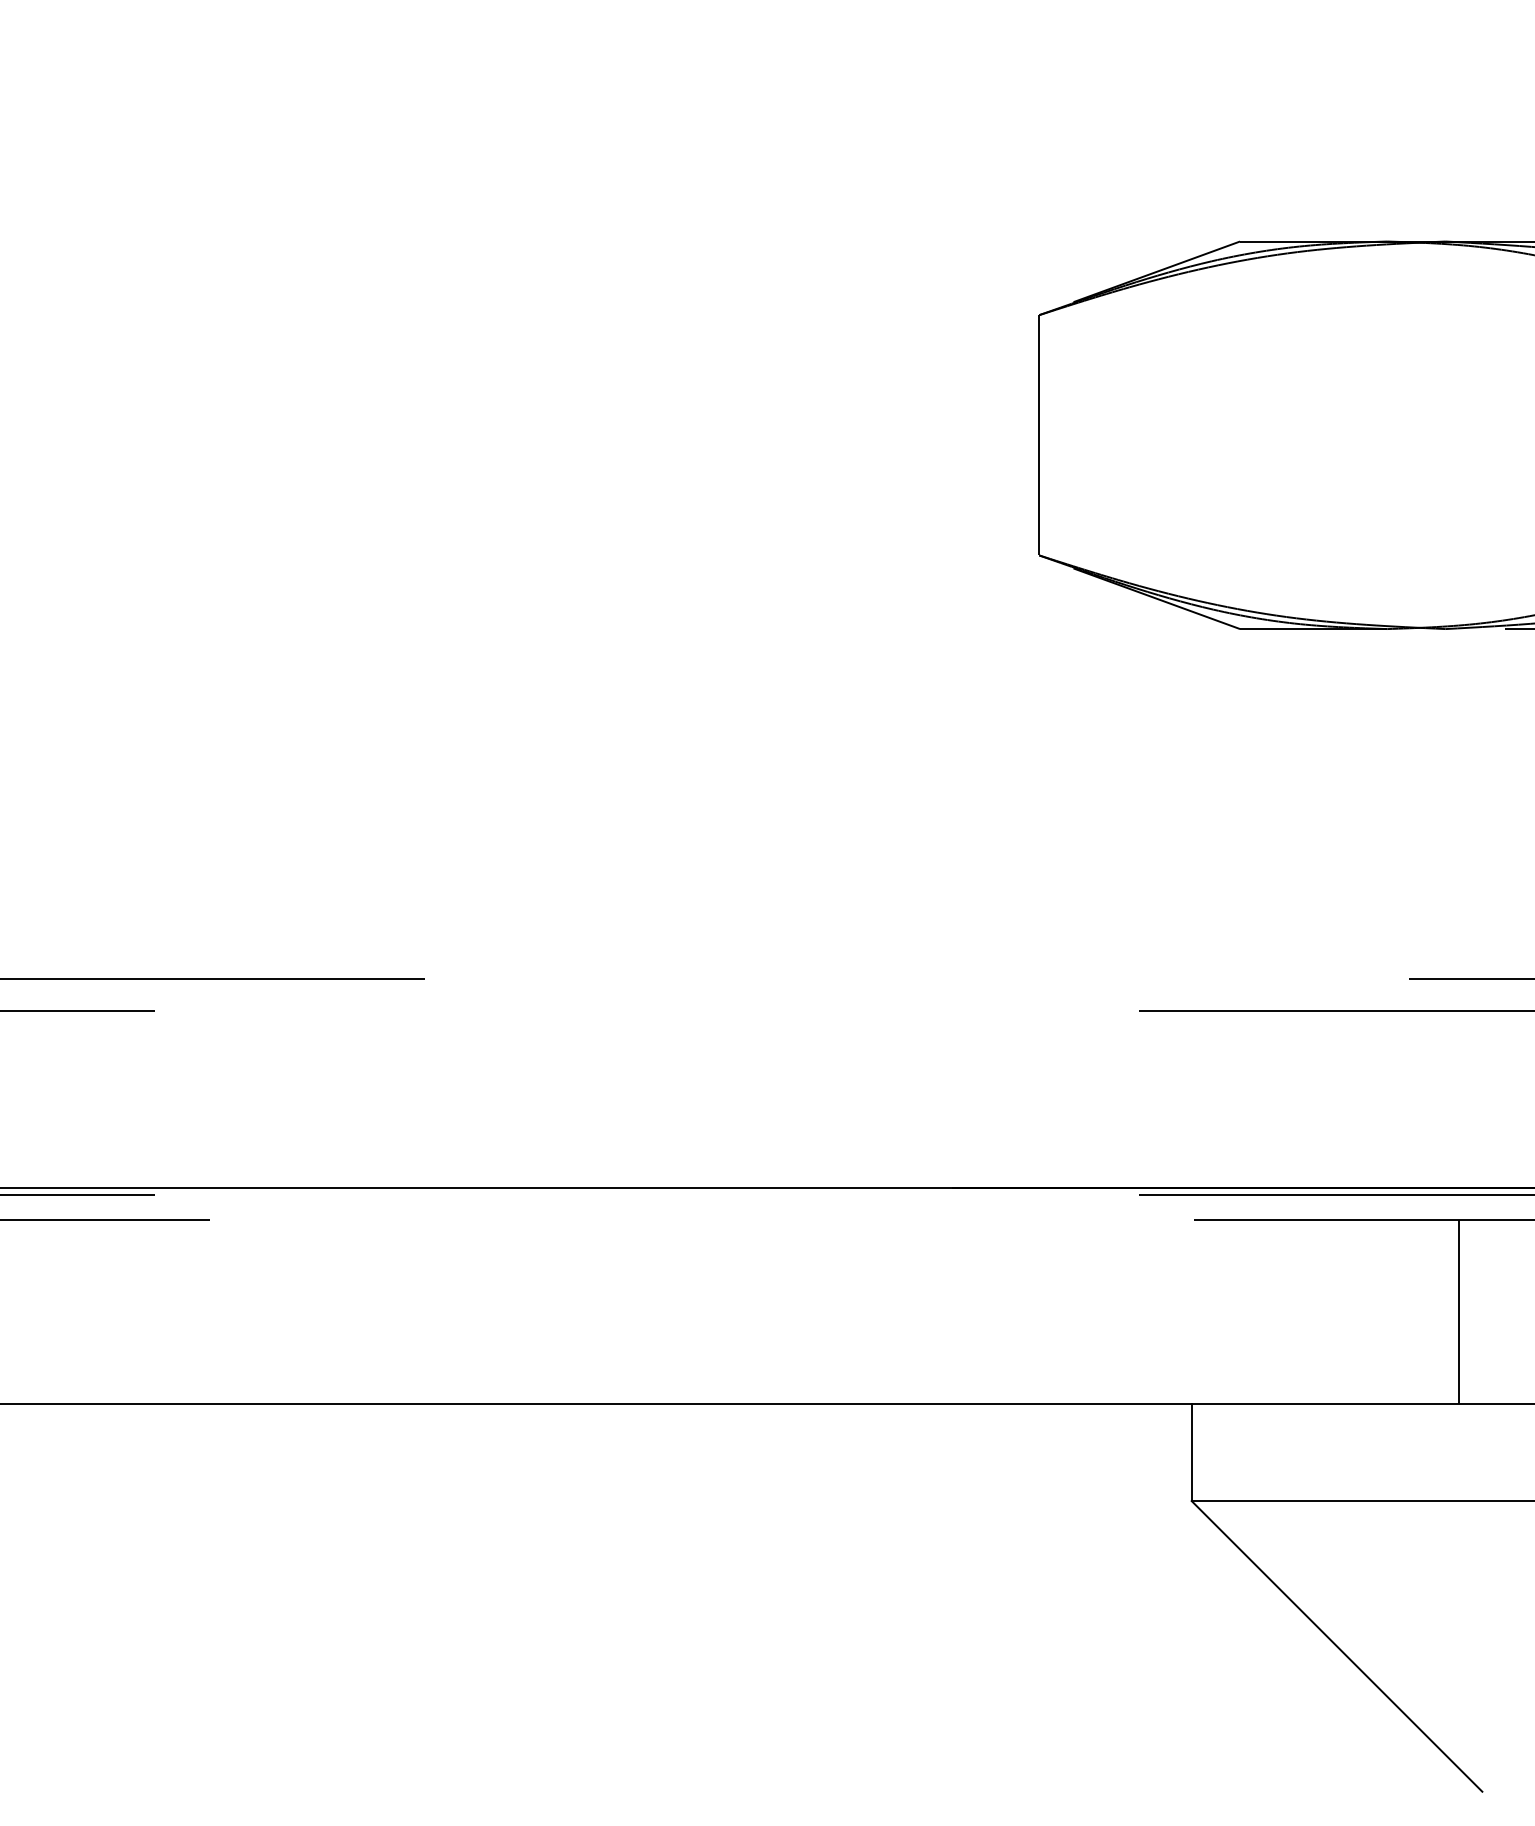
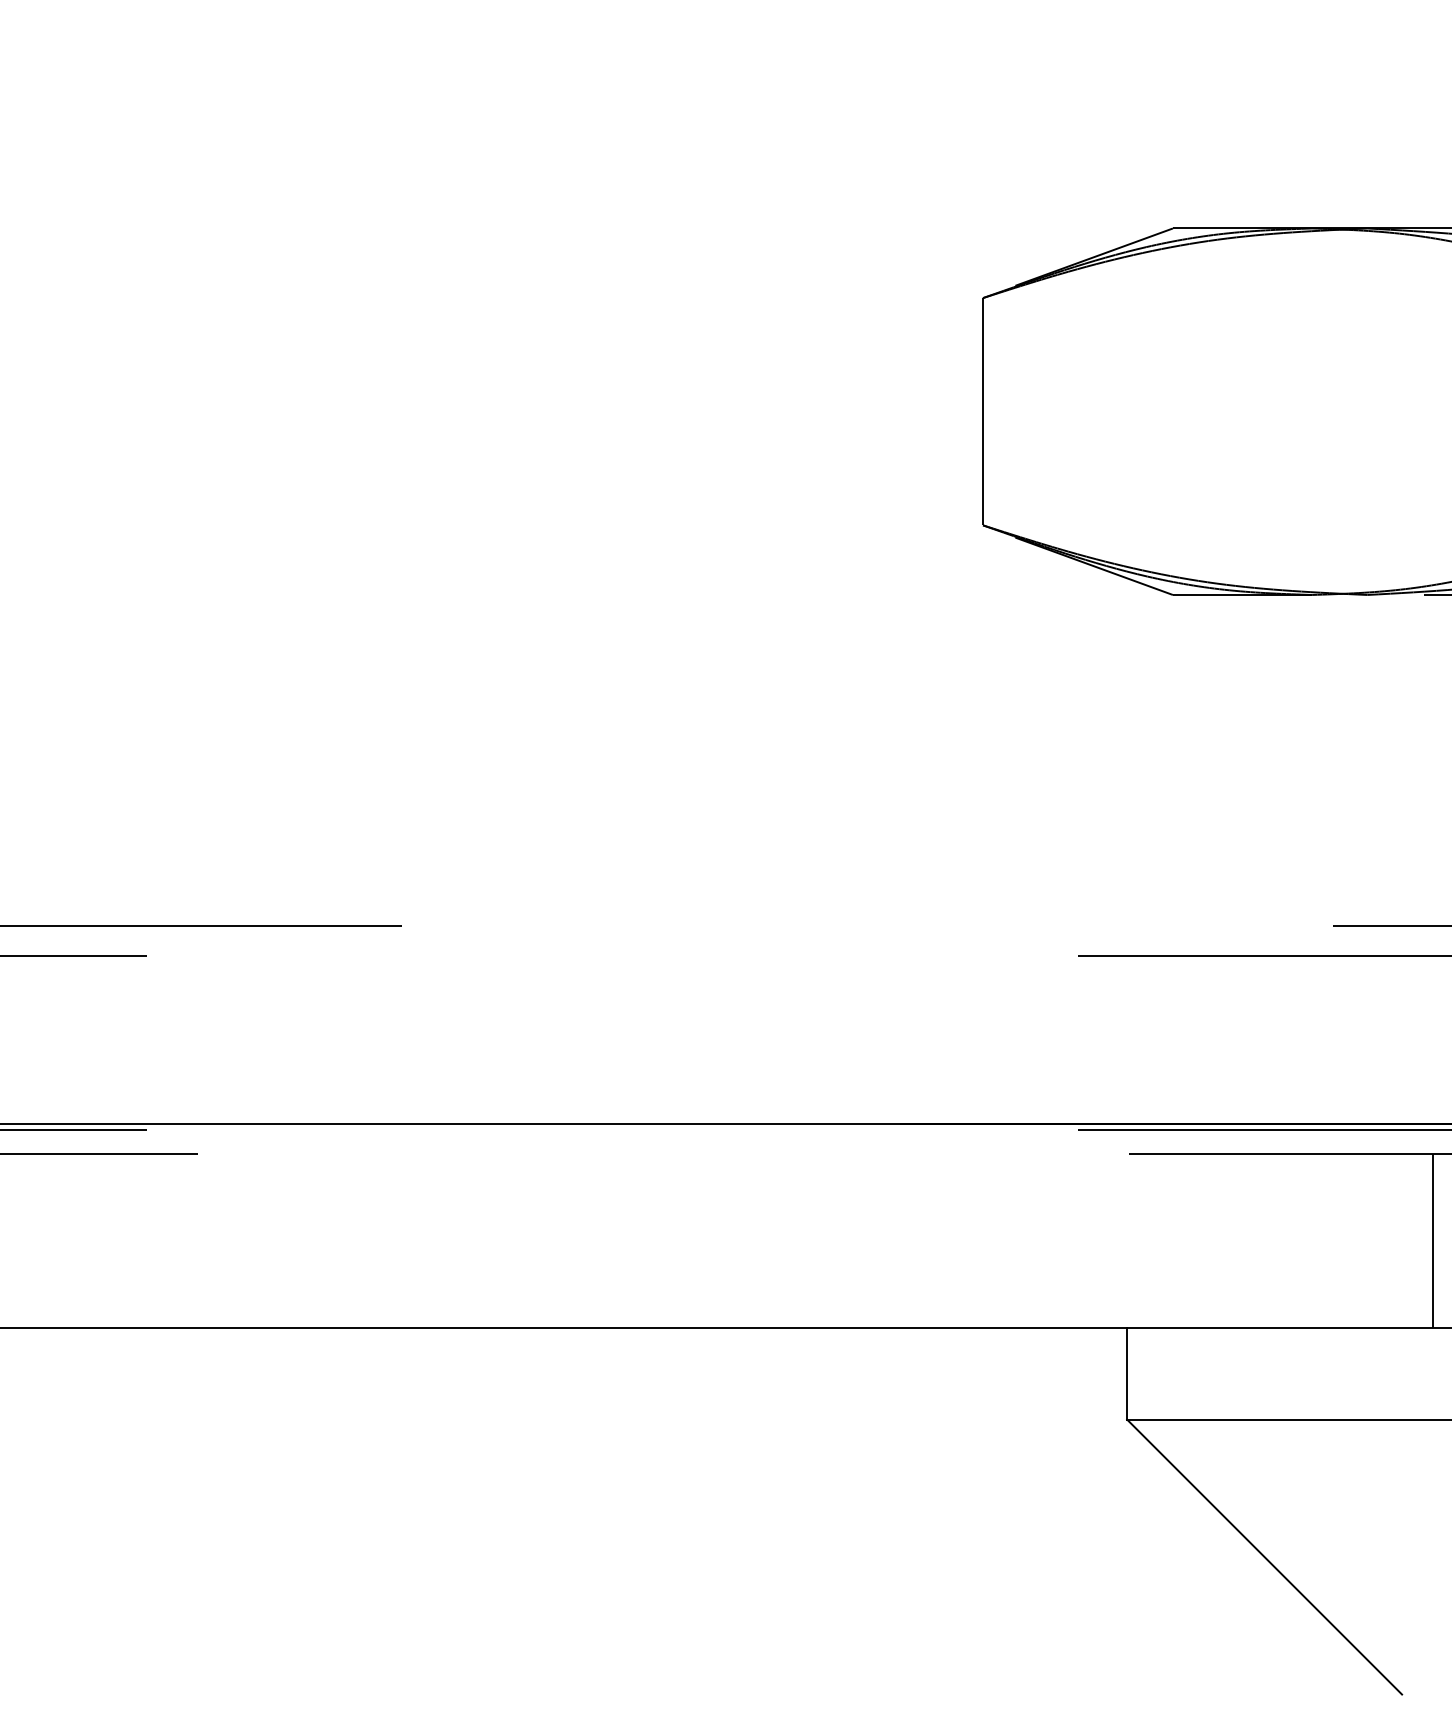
line: (1459, 1312) -> (1433, 1241), moved

